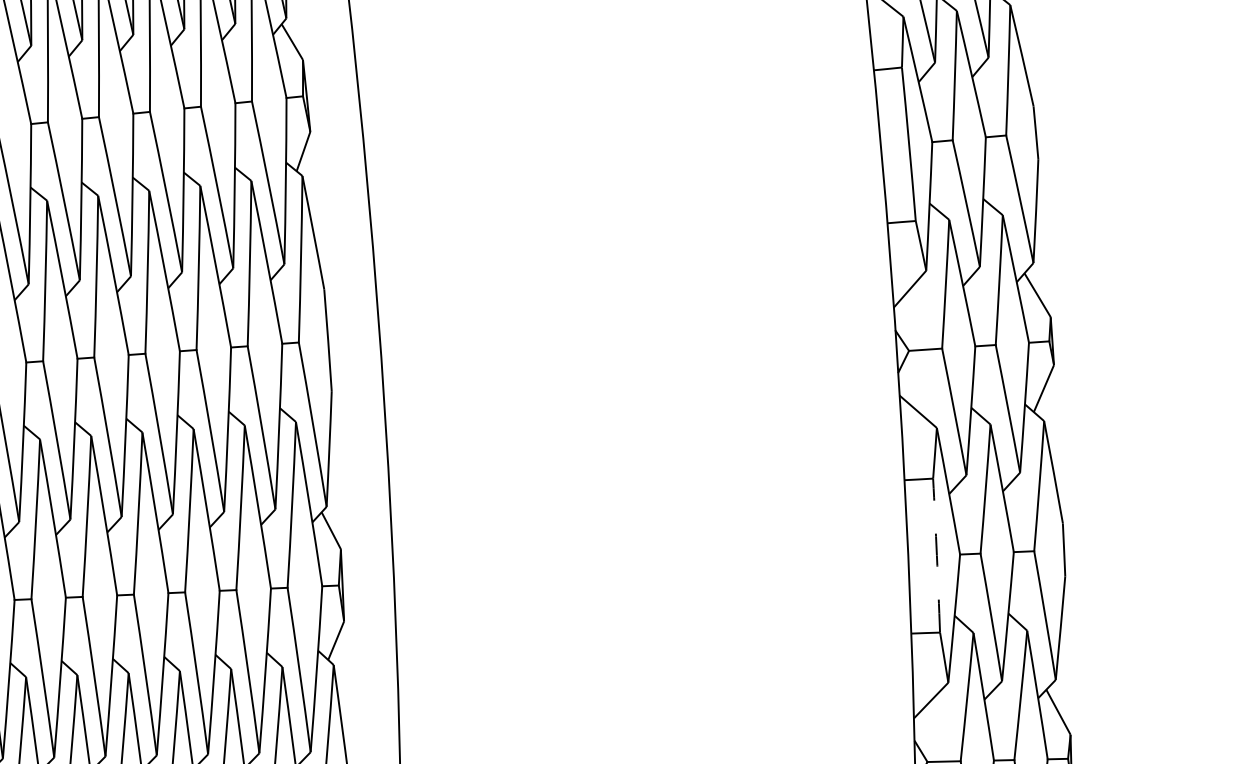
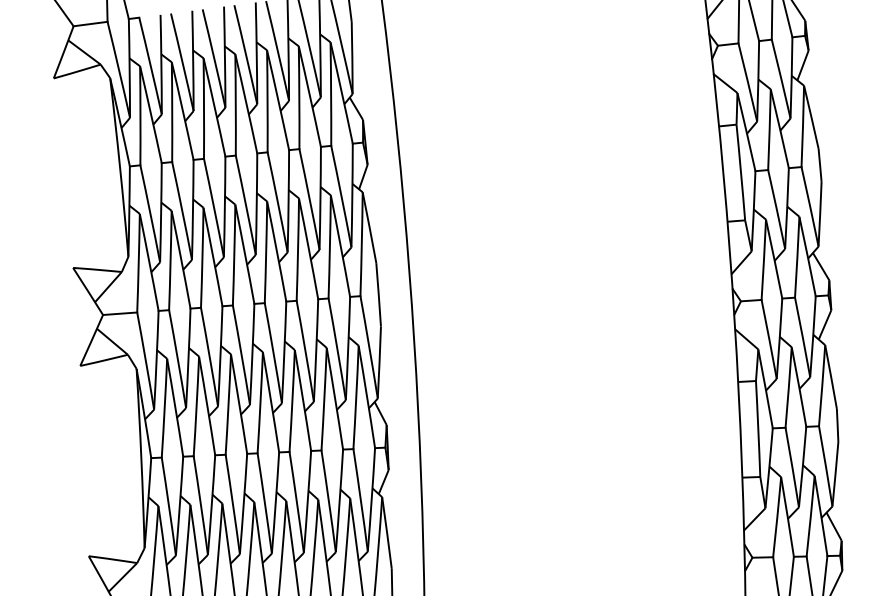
arc: (937, 556) -> (758, 429), dashed -> solid

